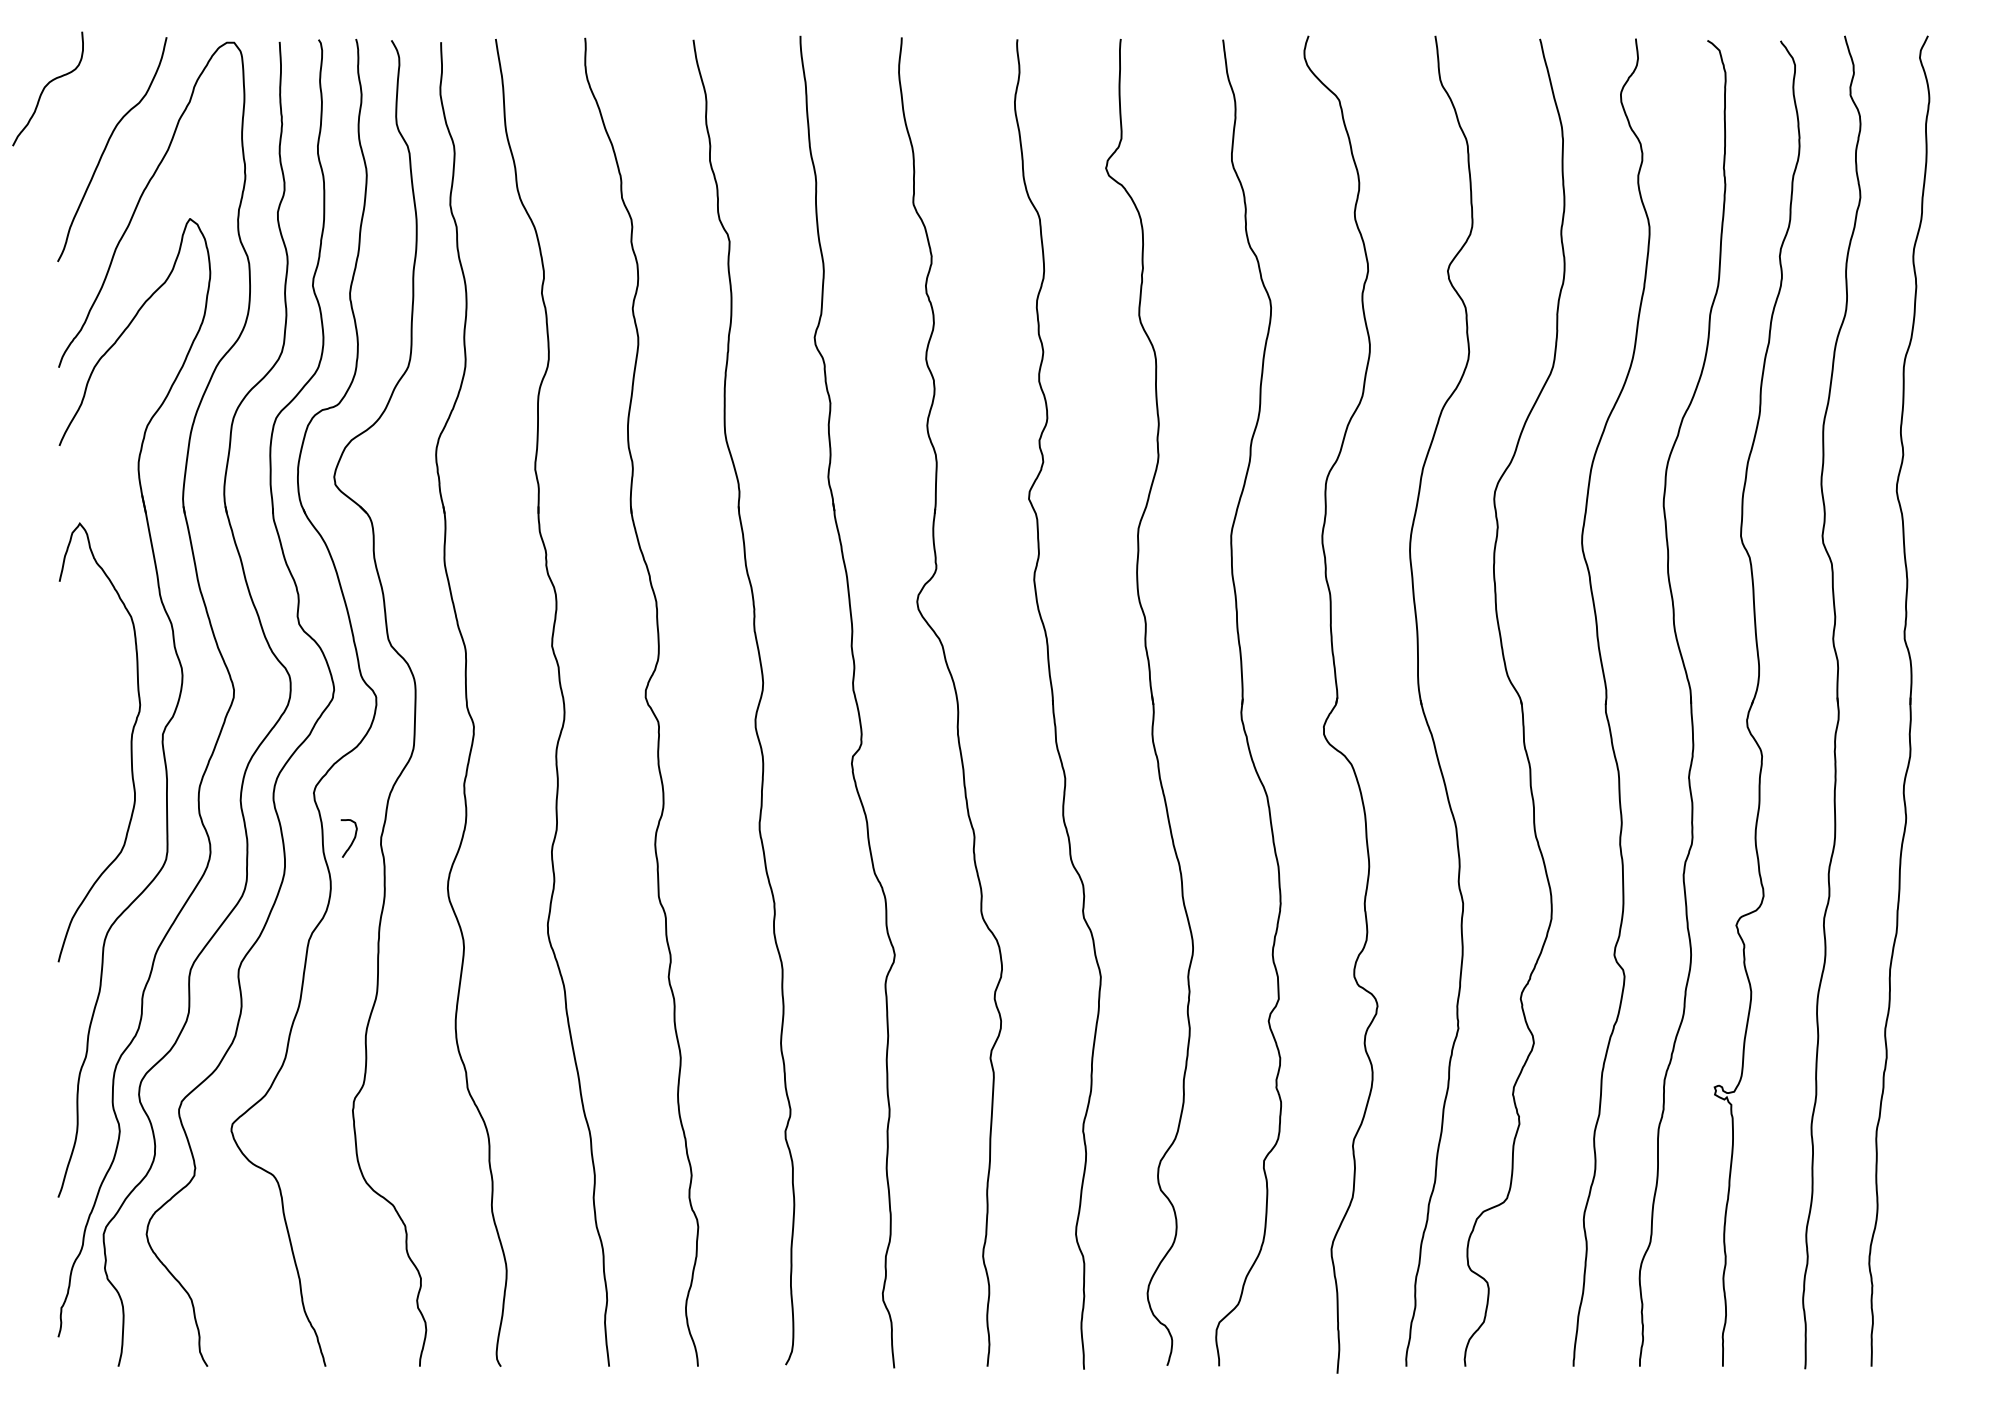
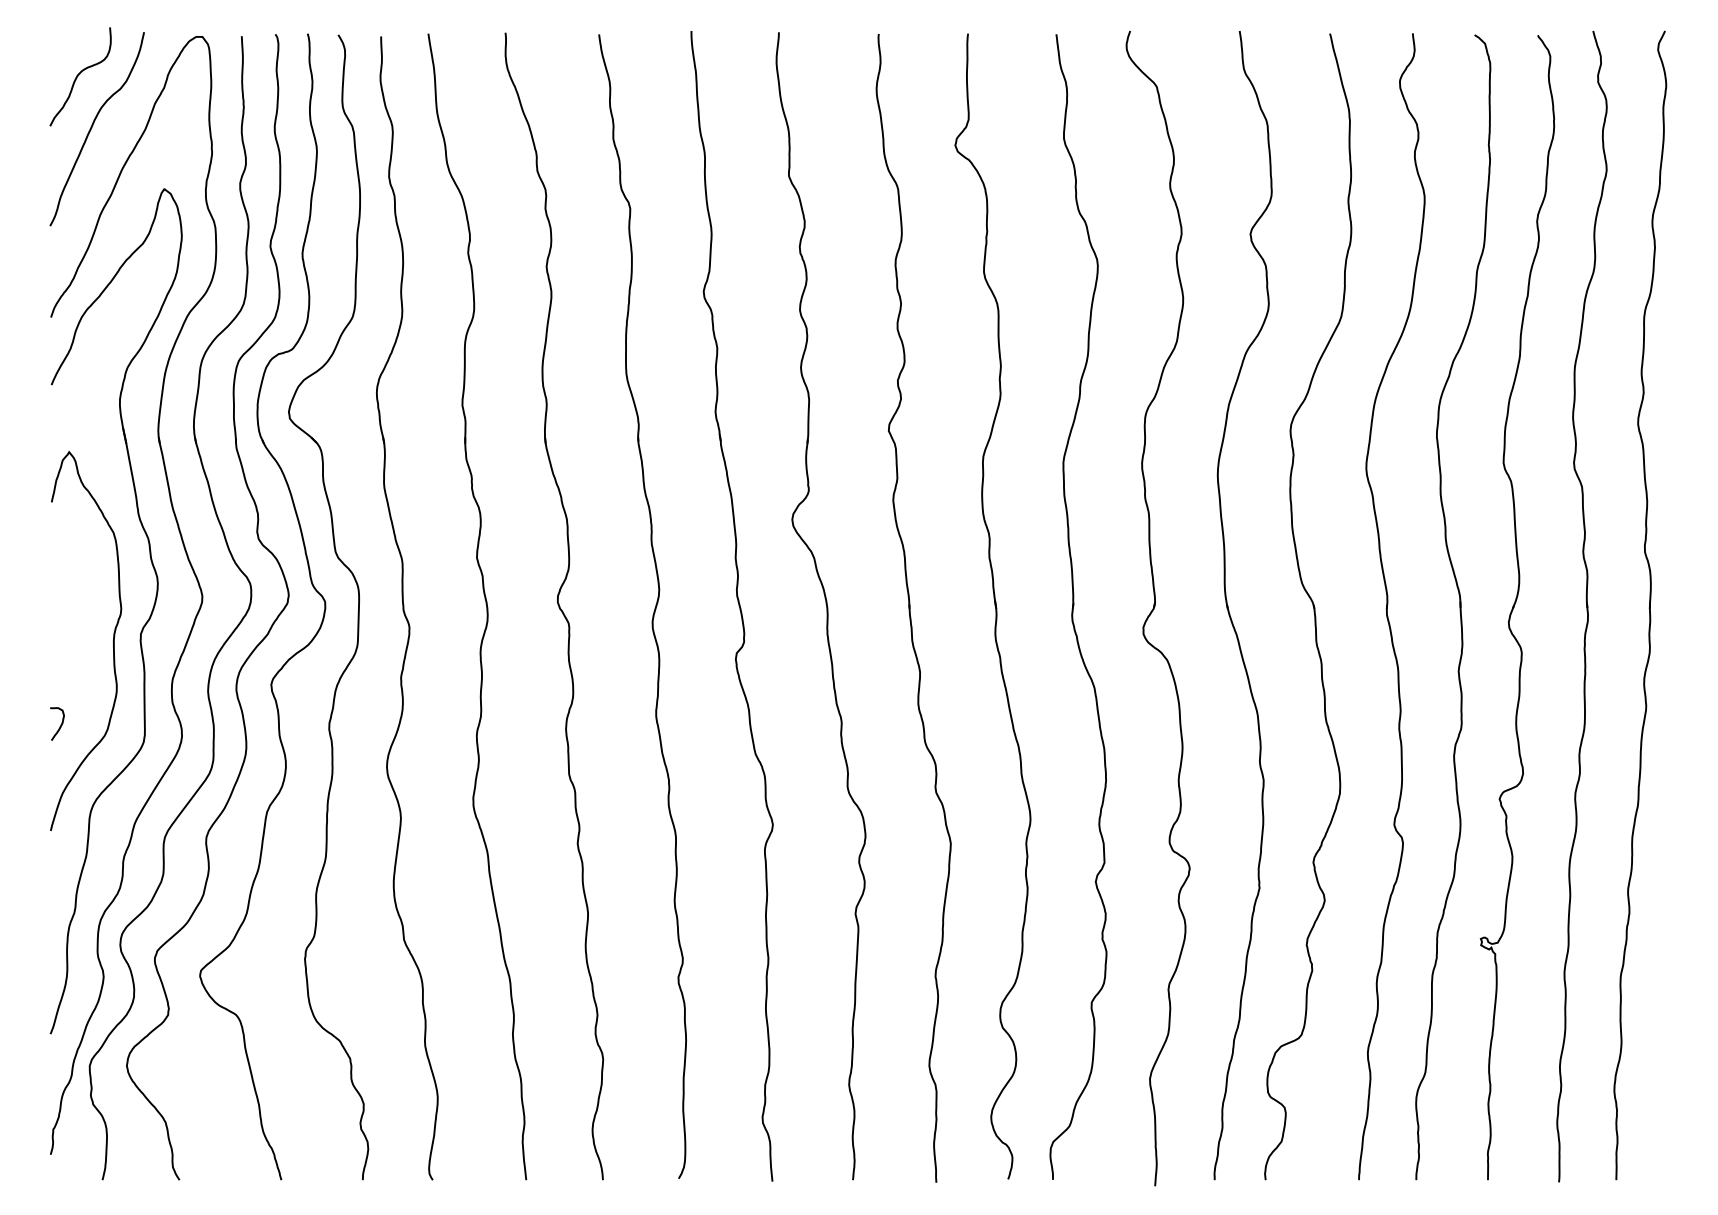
curve: (45, 88) -> (78, 76), moved
curve: (352, 840) -> (60, 725), moved

